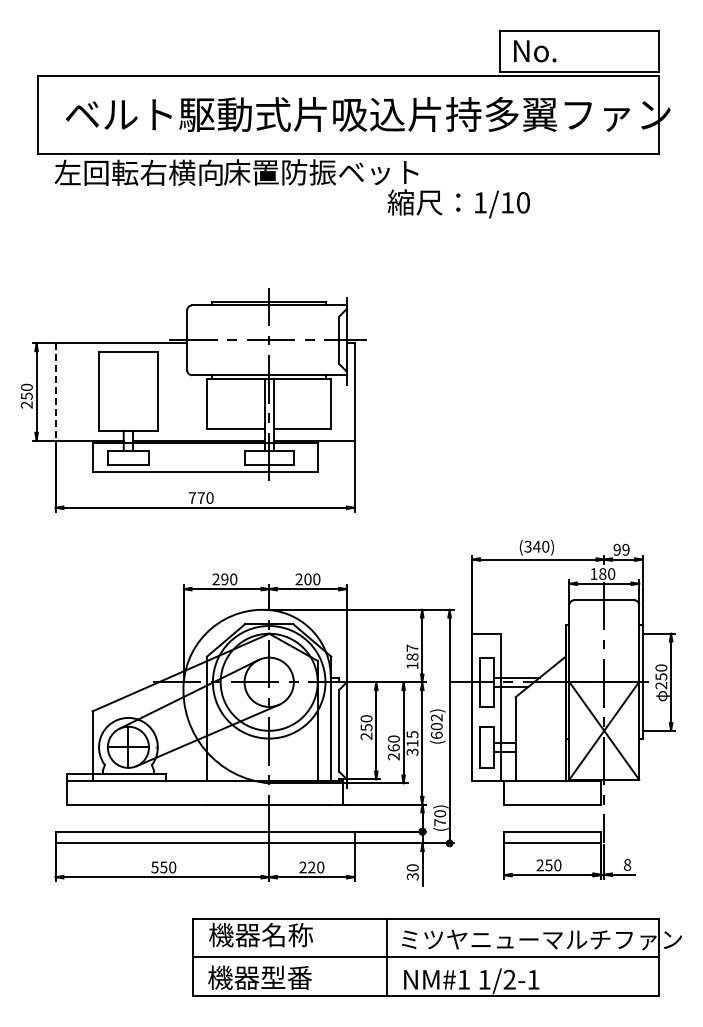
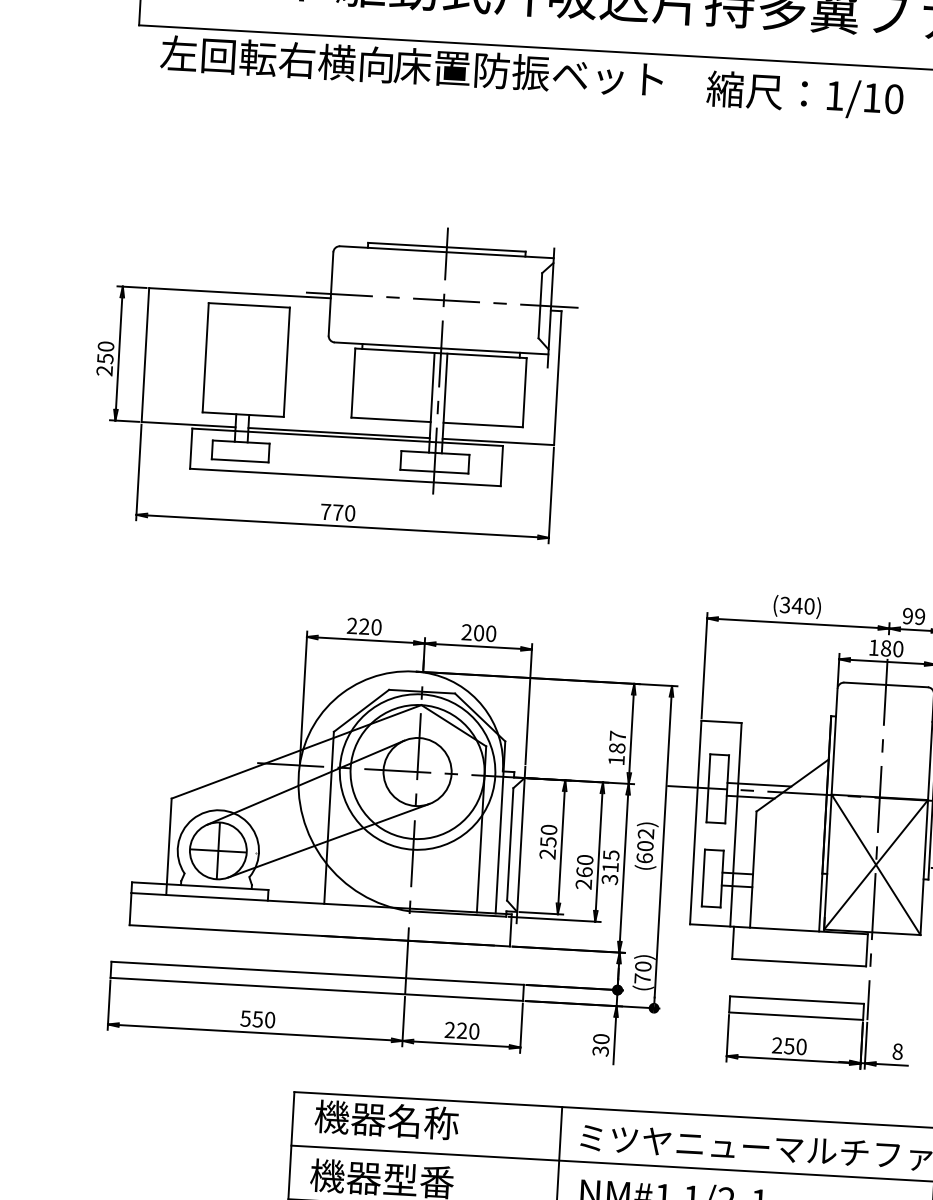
text: (458, 203) -> (804, 95), moved
line: (55, 391) -> (145, 354), dashed -> solid
text: (224, 579) -> (363, 626), 290 -> 220

